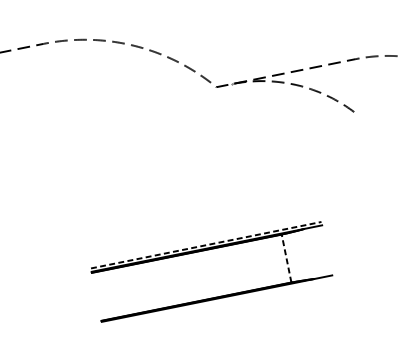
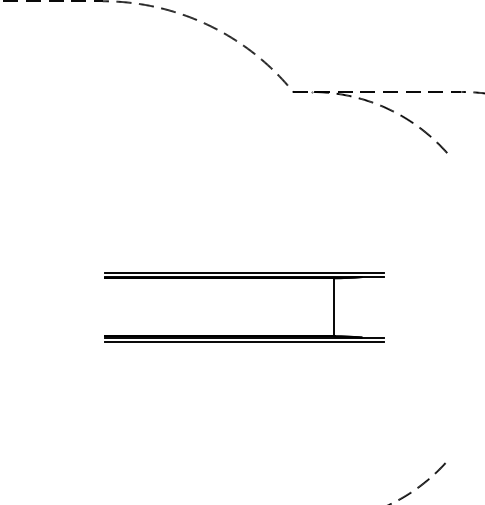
line: (206, 244) -> (244, 272), dashed -> solid
line: (286, 258) -> (334, 307), dashed -> solid
line: (217, 301) -> (244, 341), added

